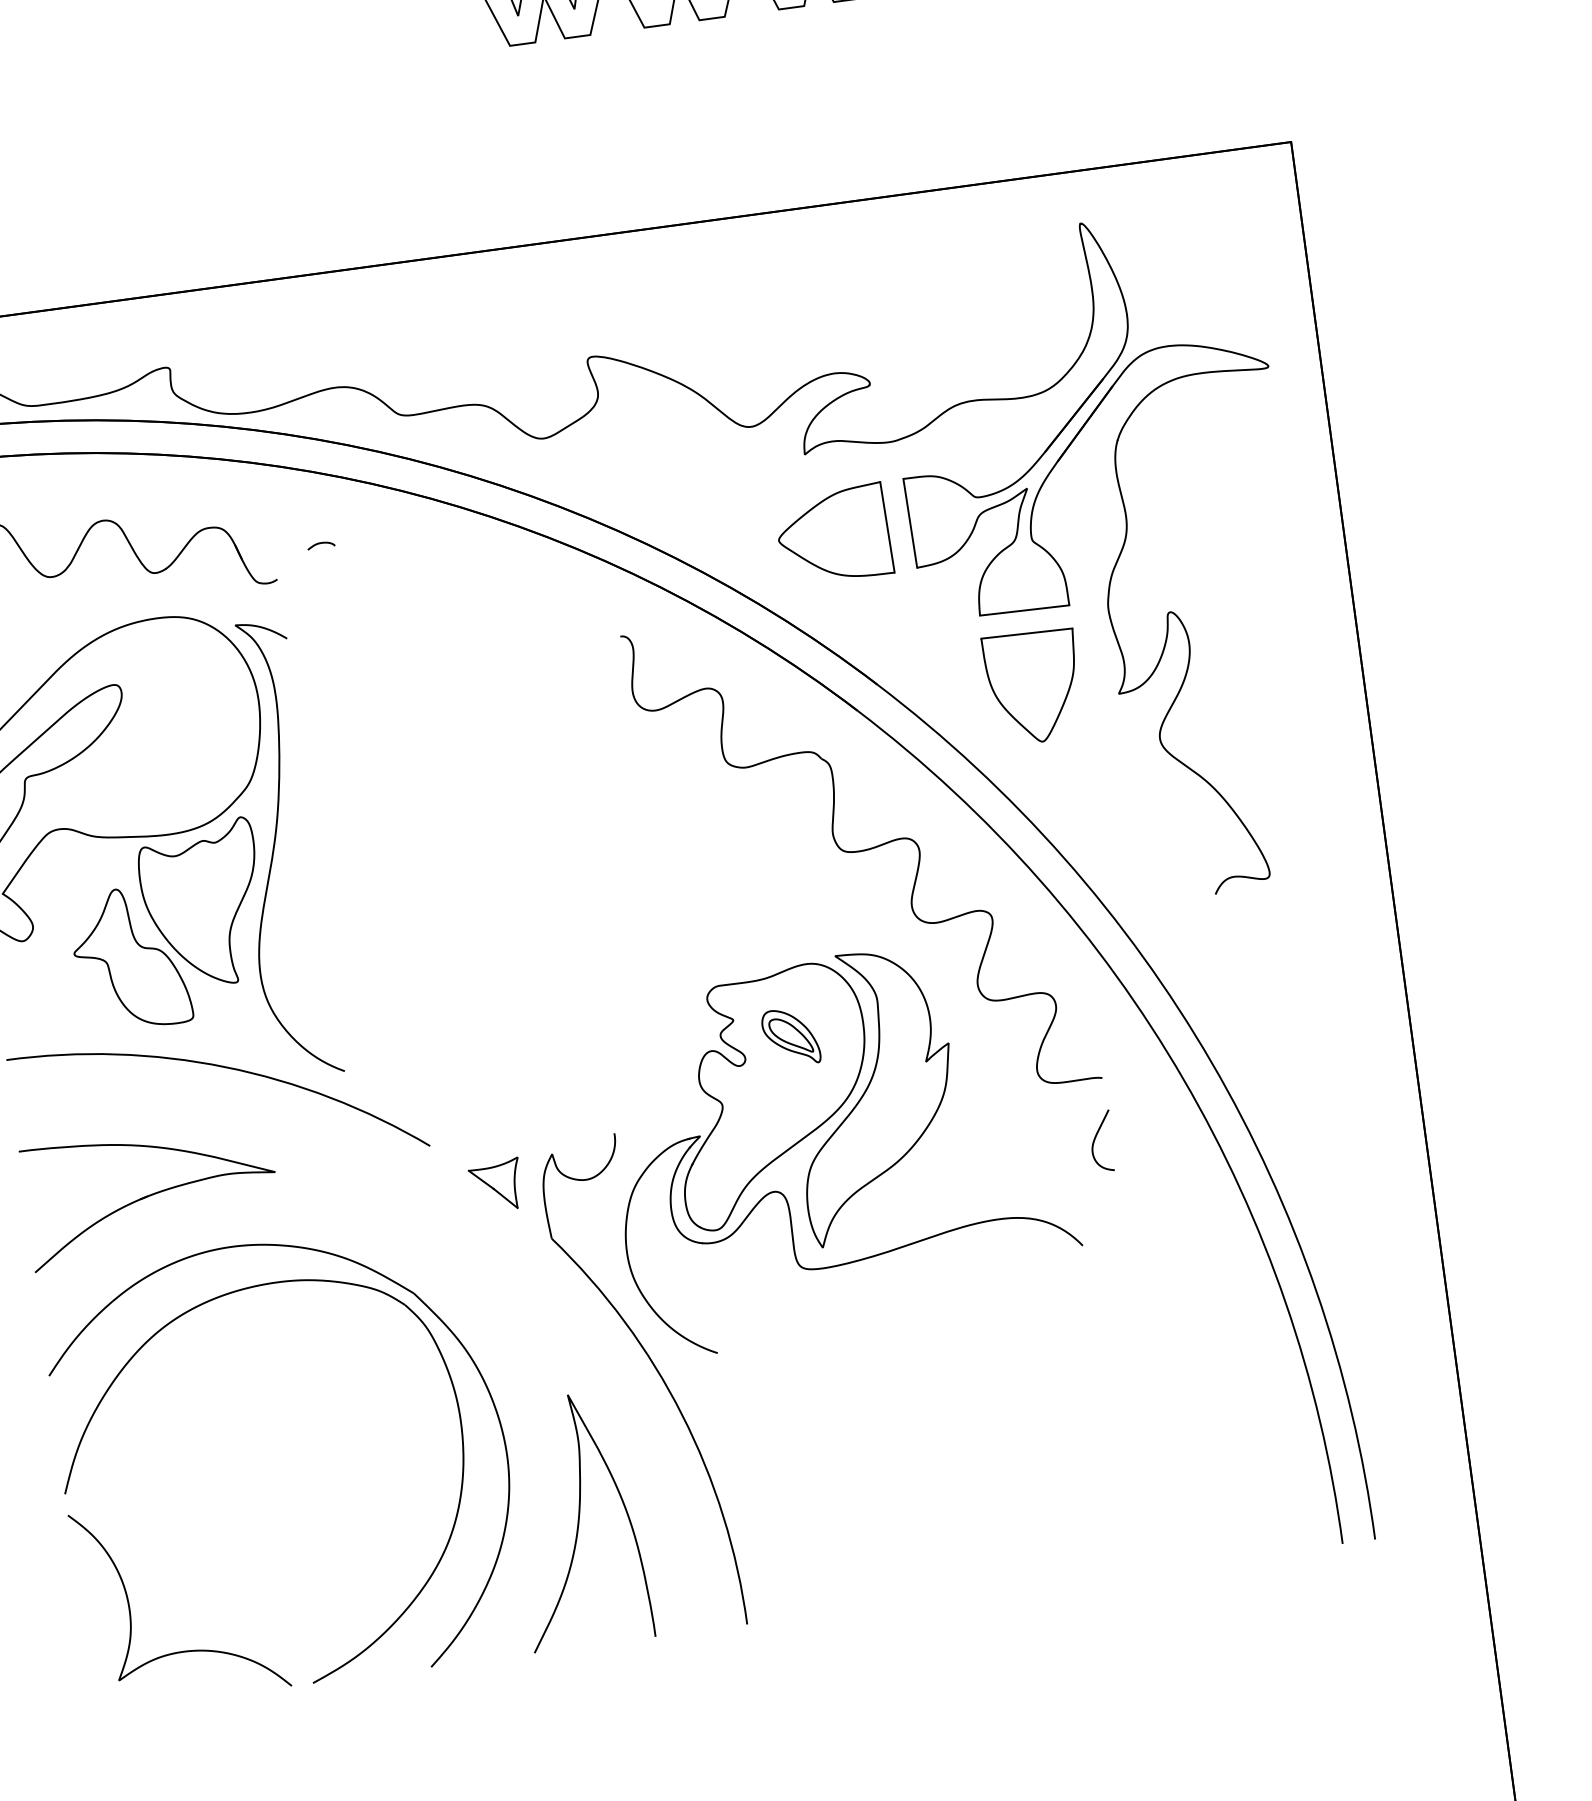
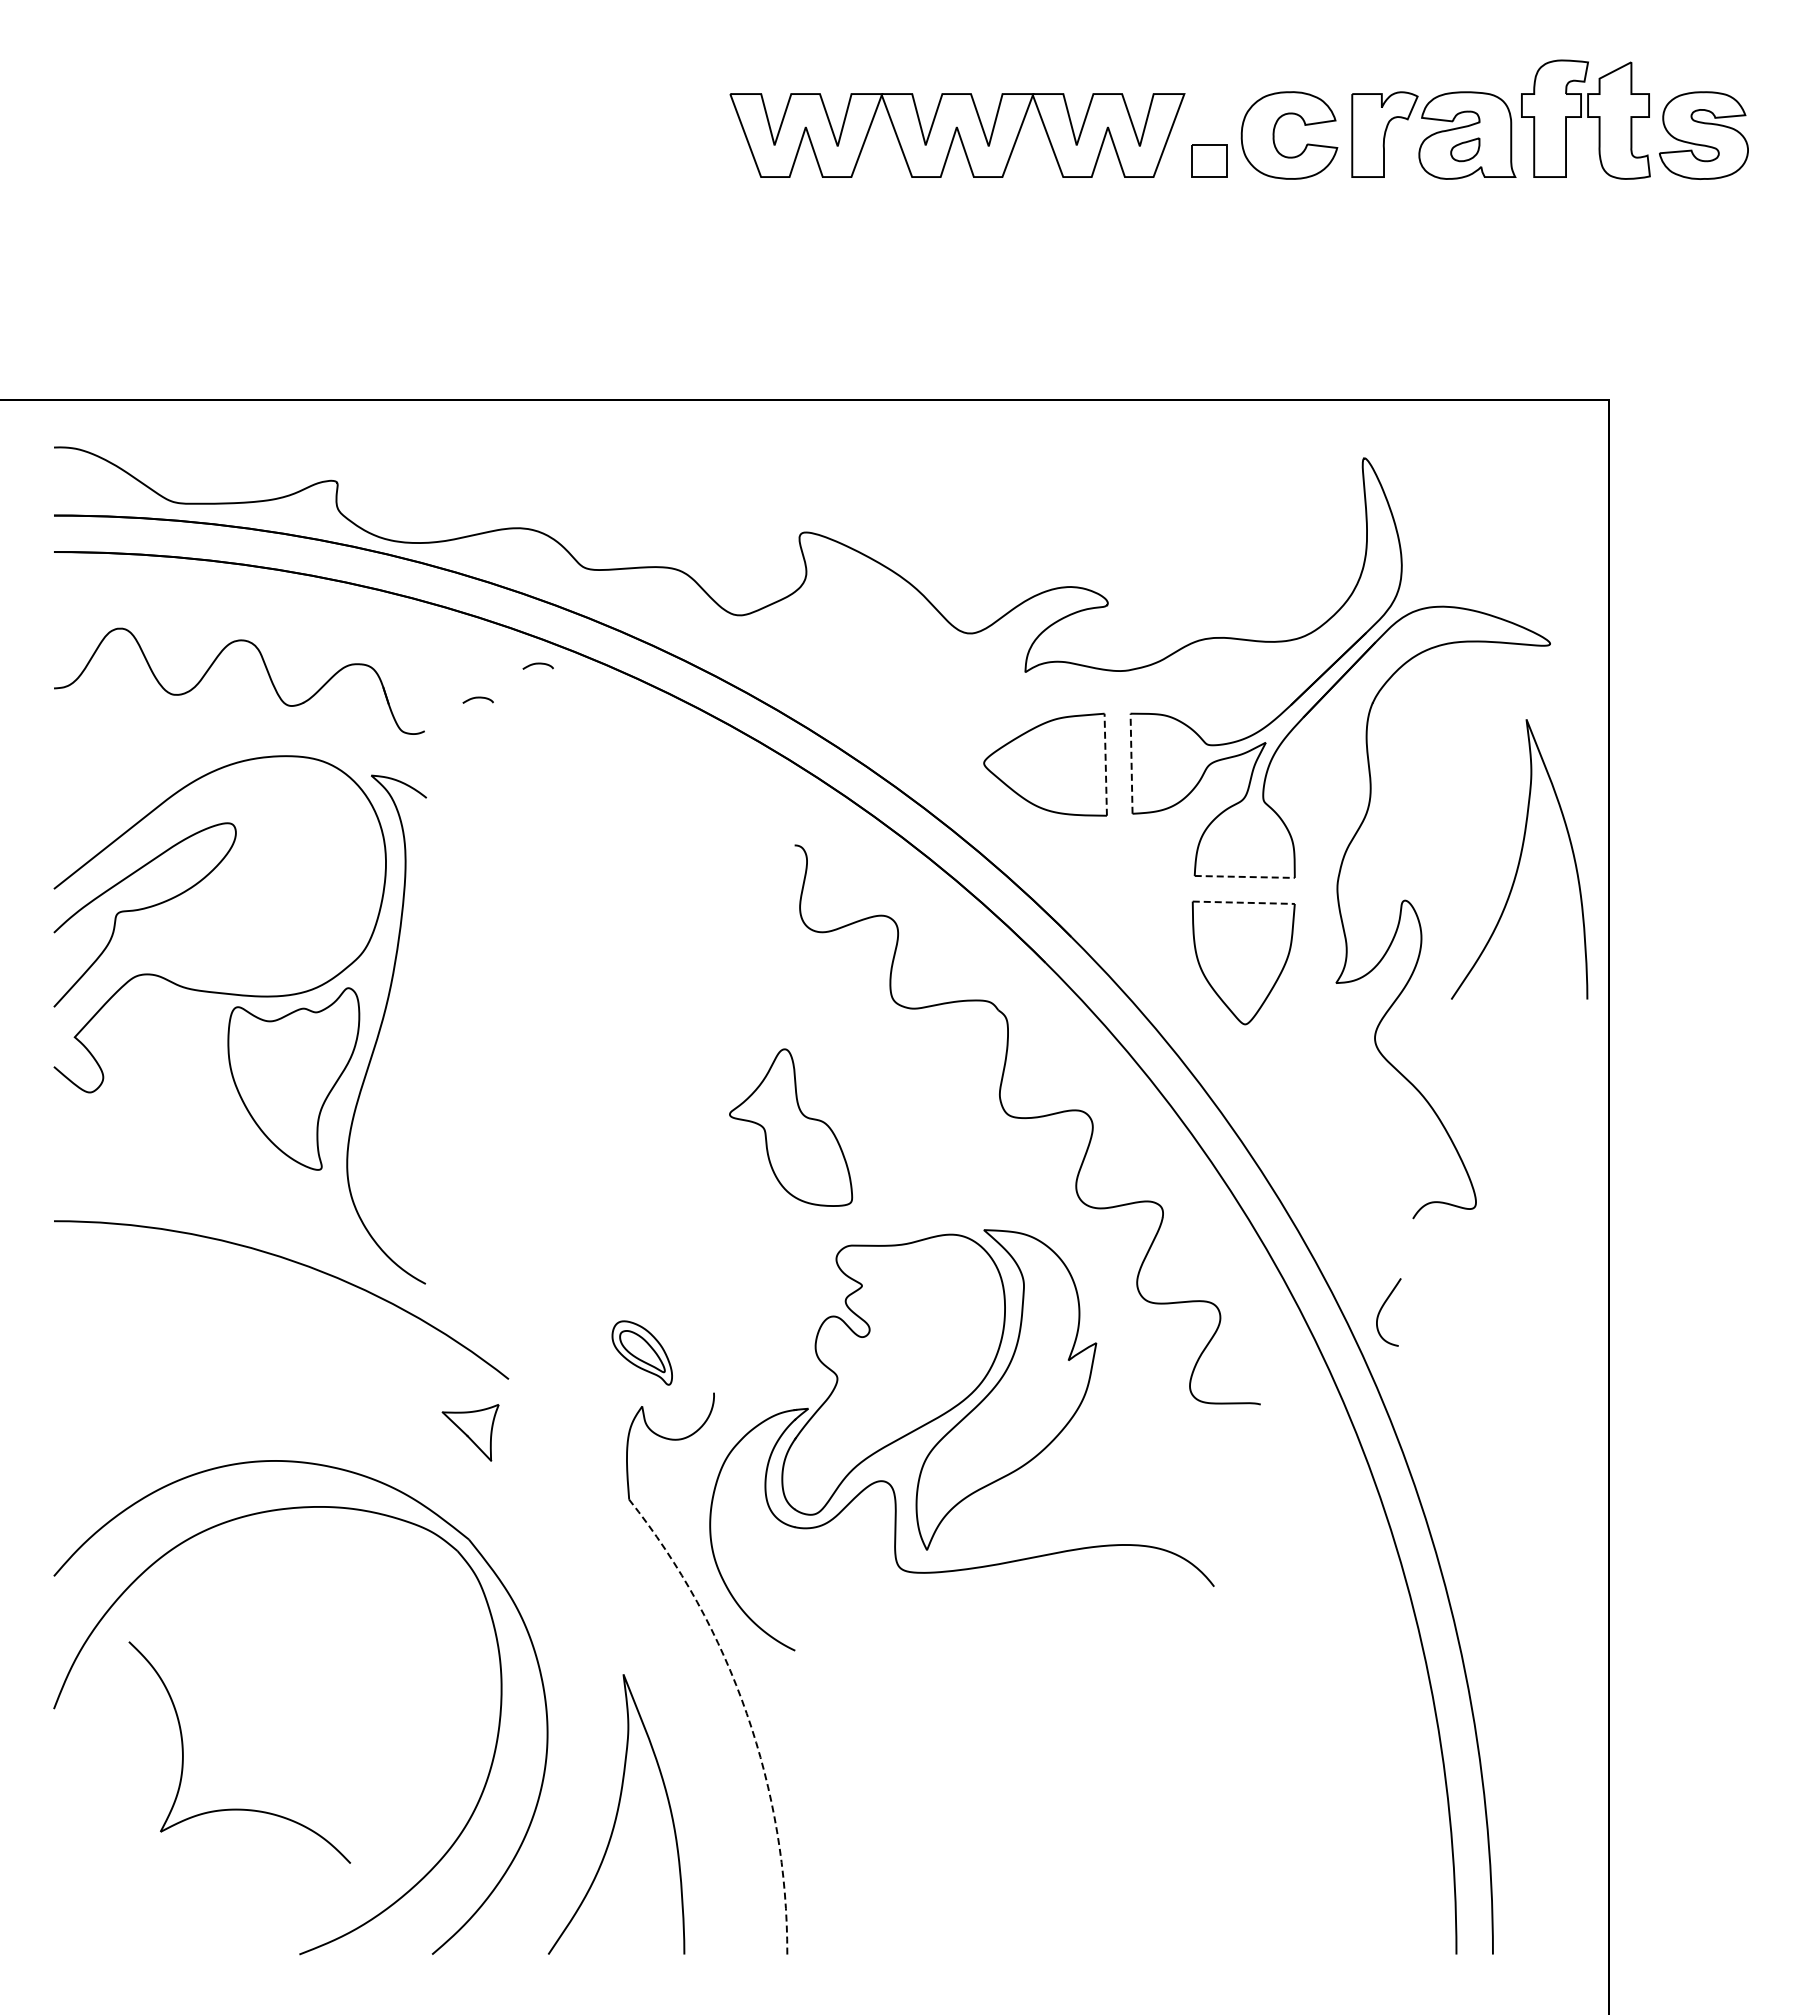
curve: (369, 506) -> (537, 664), added
line: (910, 523) -> (1131, 763), solid -> dashed
line: (887, 527) -> (1105, 764), solid -> dashed
curve: (1267, 561) -> (1519, 859), added
line: (1025, 609) -> (1245, 876), solid -> dashed
line: (1027, 633) -> (1244, 902), solid -> dashed
part: (130, 958) -> (791, 1127), moved
part: (790, 1036) -> (641, 1352), moved
curve: (1095, 1138) -> (1382, 1308), moved
part: (495, 1185) -> (470, 1432), moved
part: (151, 1194) -> (193, 1391), removed
arc: (681, 1414) -> (746, 1713), solid -> dashed
part: (129, 1607) -> (183, 1752), moved

